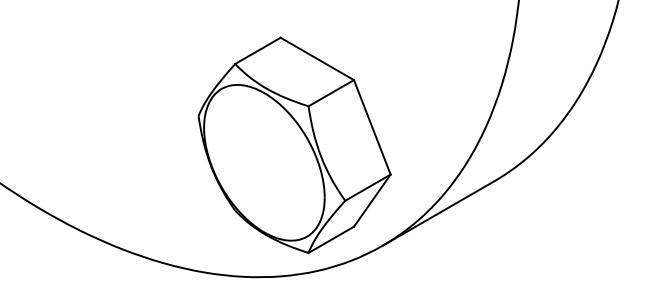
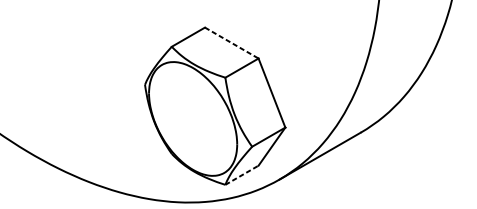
line: (317, 59) -> (231, 43), solid -> dashed
line: (331, 239) -> (242, 175), solid -> dashed

